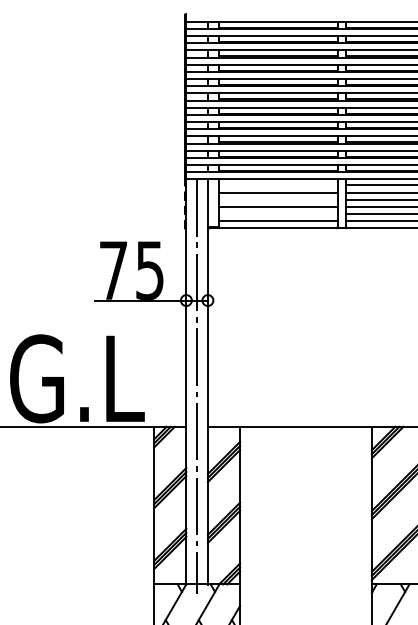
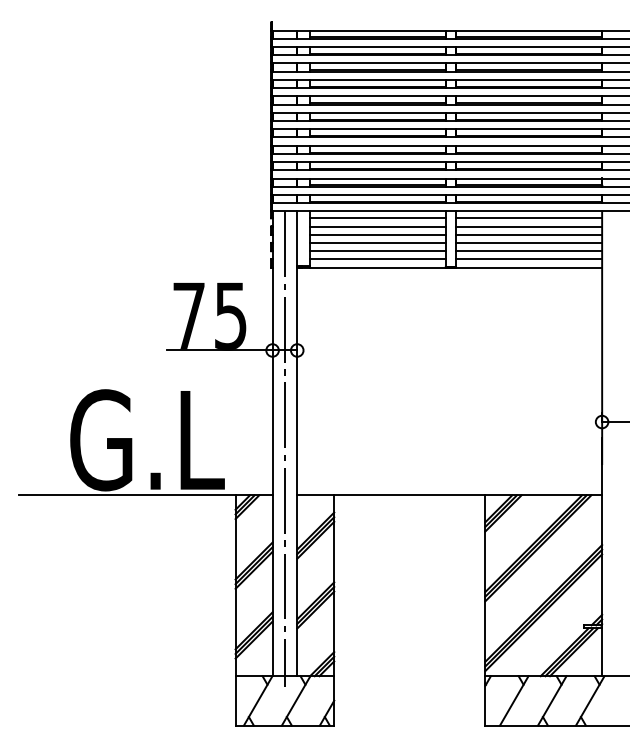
line: (278, 185) -> (378, 218), added
line: (278, 199) -> (378, 234), added
line: (278, 214) -> (378, 251), added

